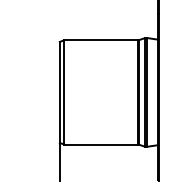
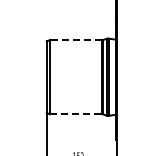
line: (100, 40) -> (75, 40), solid -> dashed
line: (101, 144) -> (76, 114), solid -> dashed

